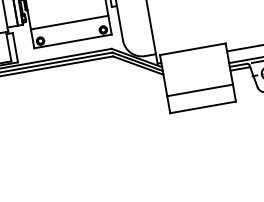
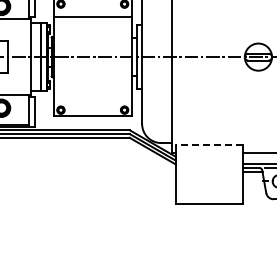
line: (69, 23) -> (92, 97), removed
line: (192, 49) -> (208, 144), solid -> dashed
line: (199, 90) -> (208, 186), removed

